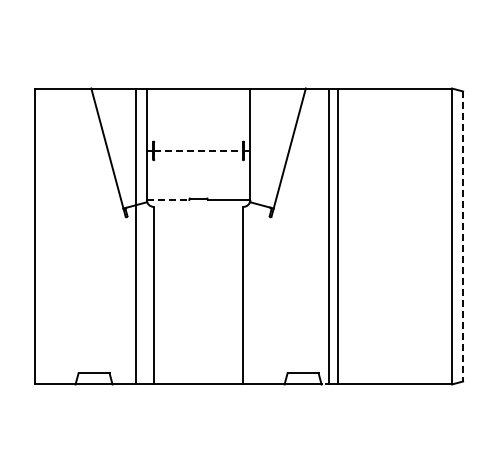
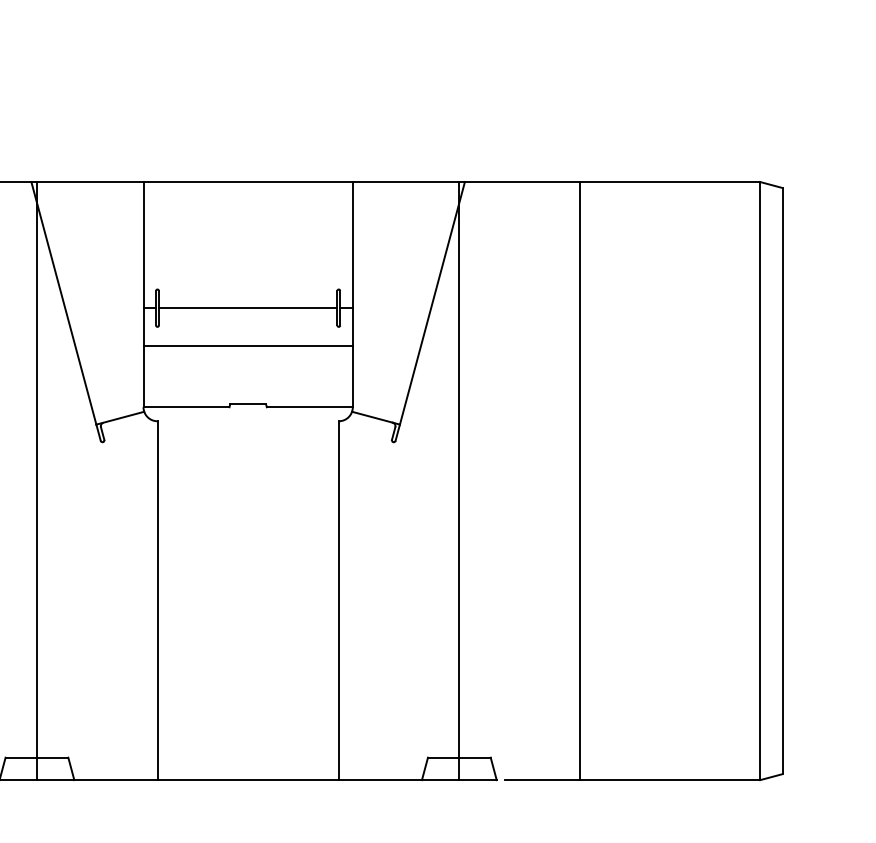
line: (199, 150) -> (250, 307), dashed -> solid
line: (198, 169) -> (247, 345), added
line: (168, 199) -> (187, 406), dashed -> solid
line: (136, 236) -> (37, 481), moved
line: (328, 236) -> (579, 481), moved
line: (338, 236) -> (460, 481), moved
line: (463, 236) -> (783, 481), dashed -> solid

